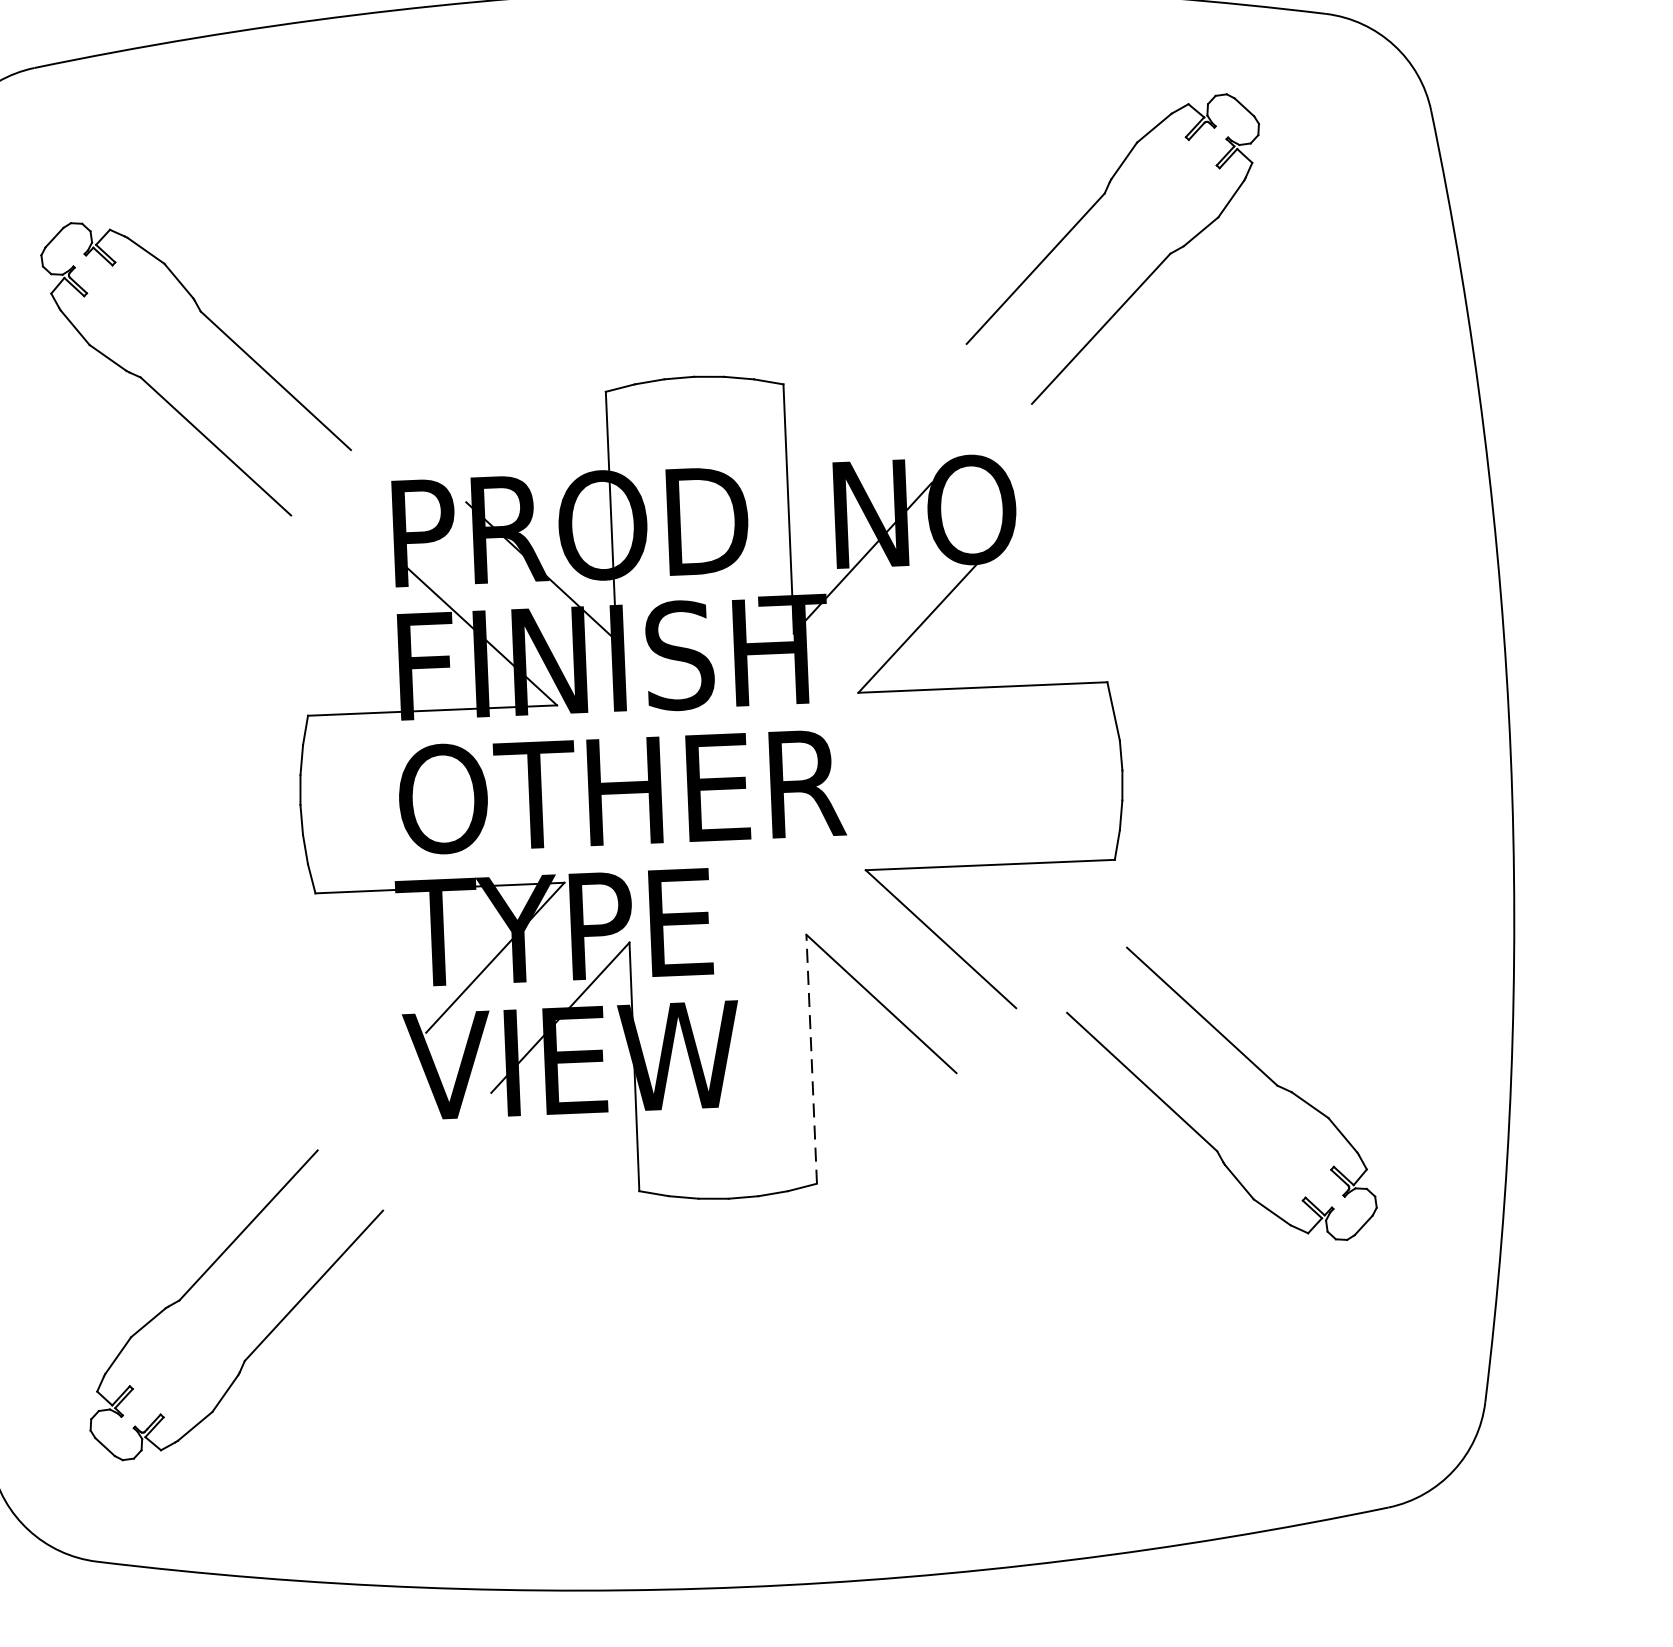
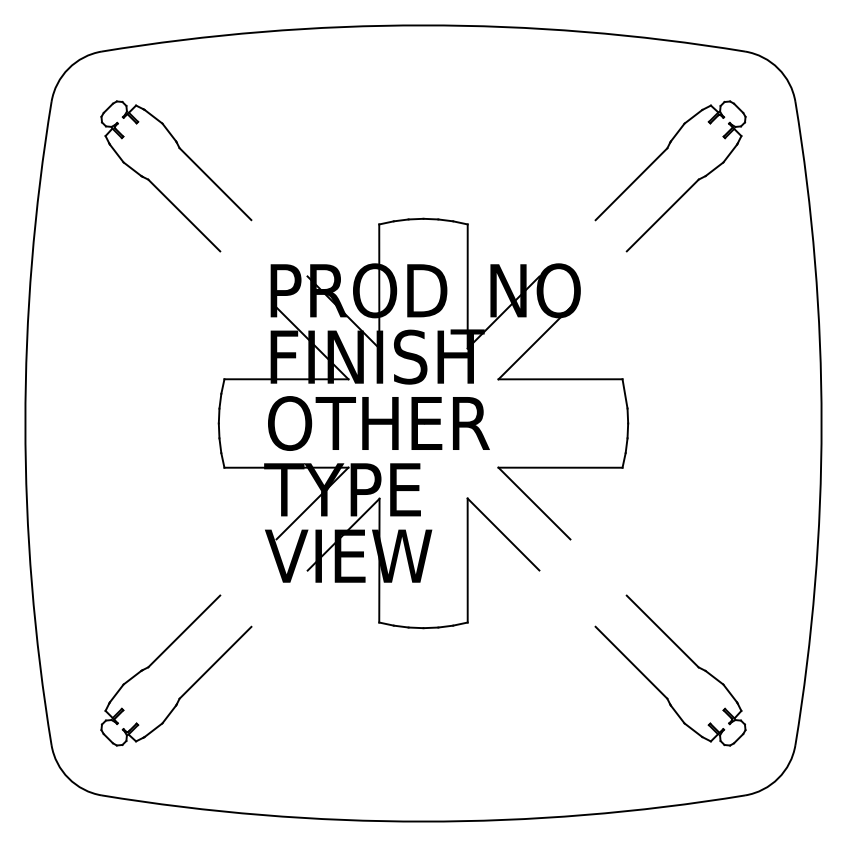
part: (1081, 221) -> (655, 161), moved
part: (225, 337) -> (191, 161), moved
line: (811, 1059) -> (467, 560), dashed -> solid
part: (1249, 1062) -> (685, 655), moved

